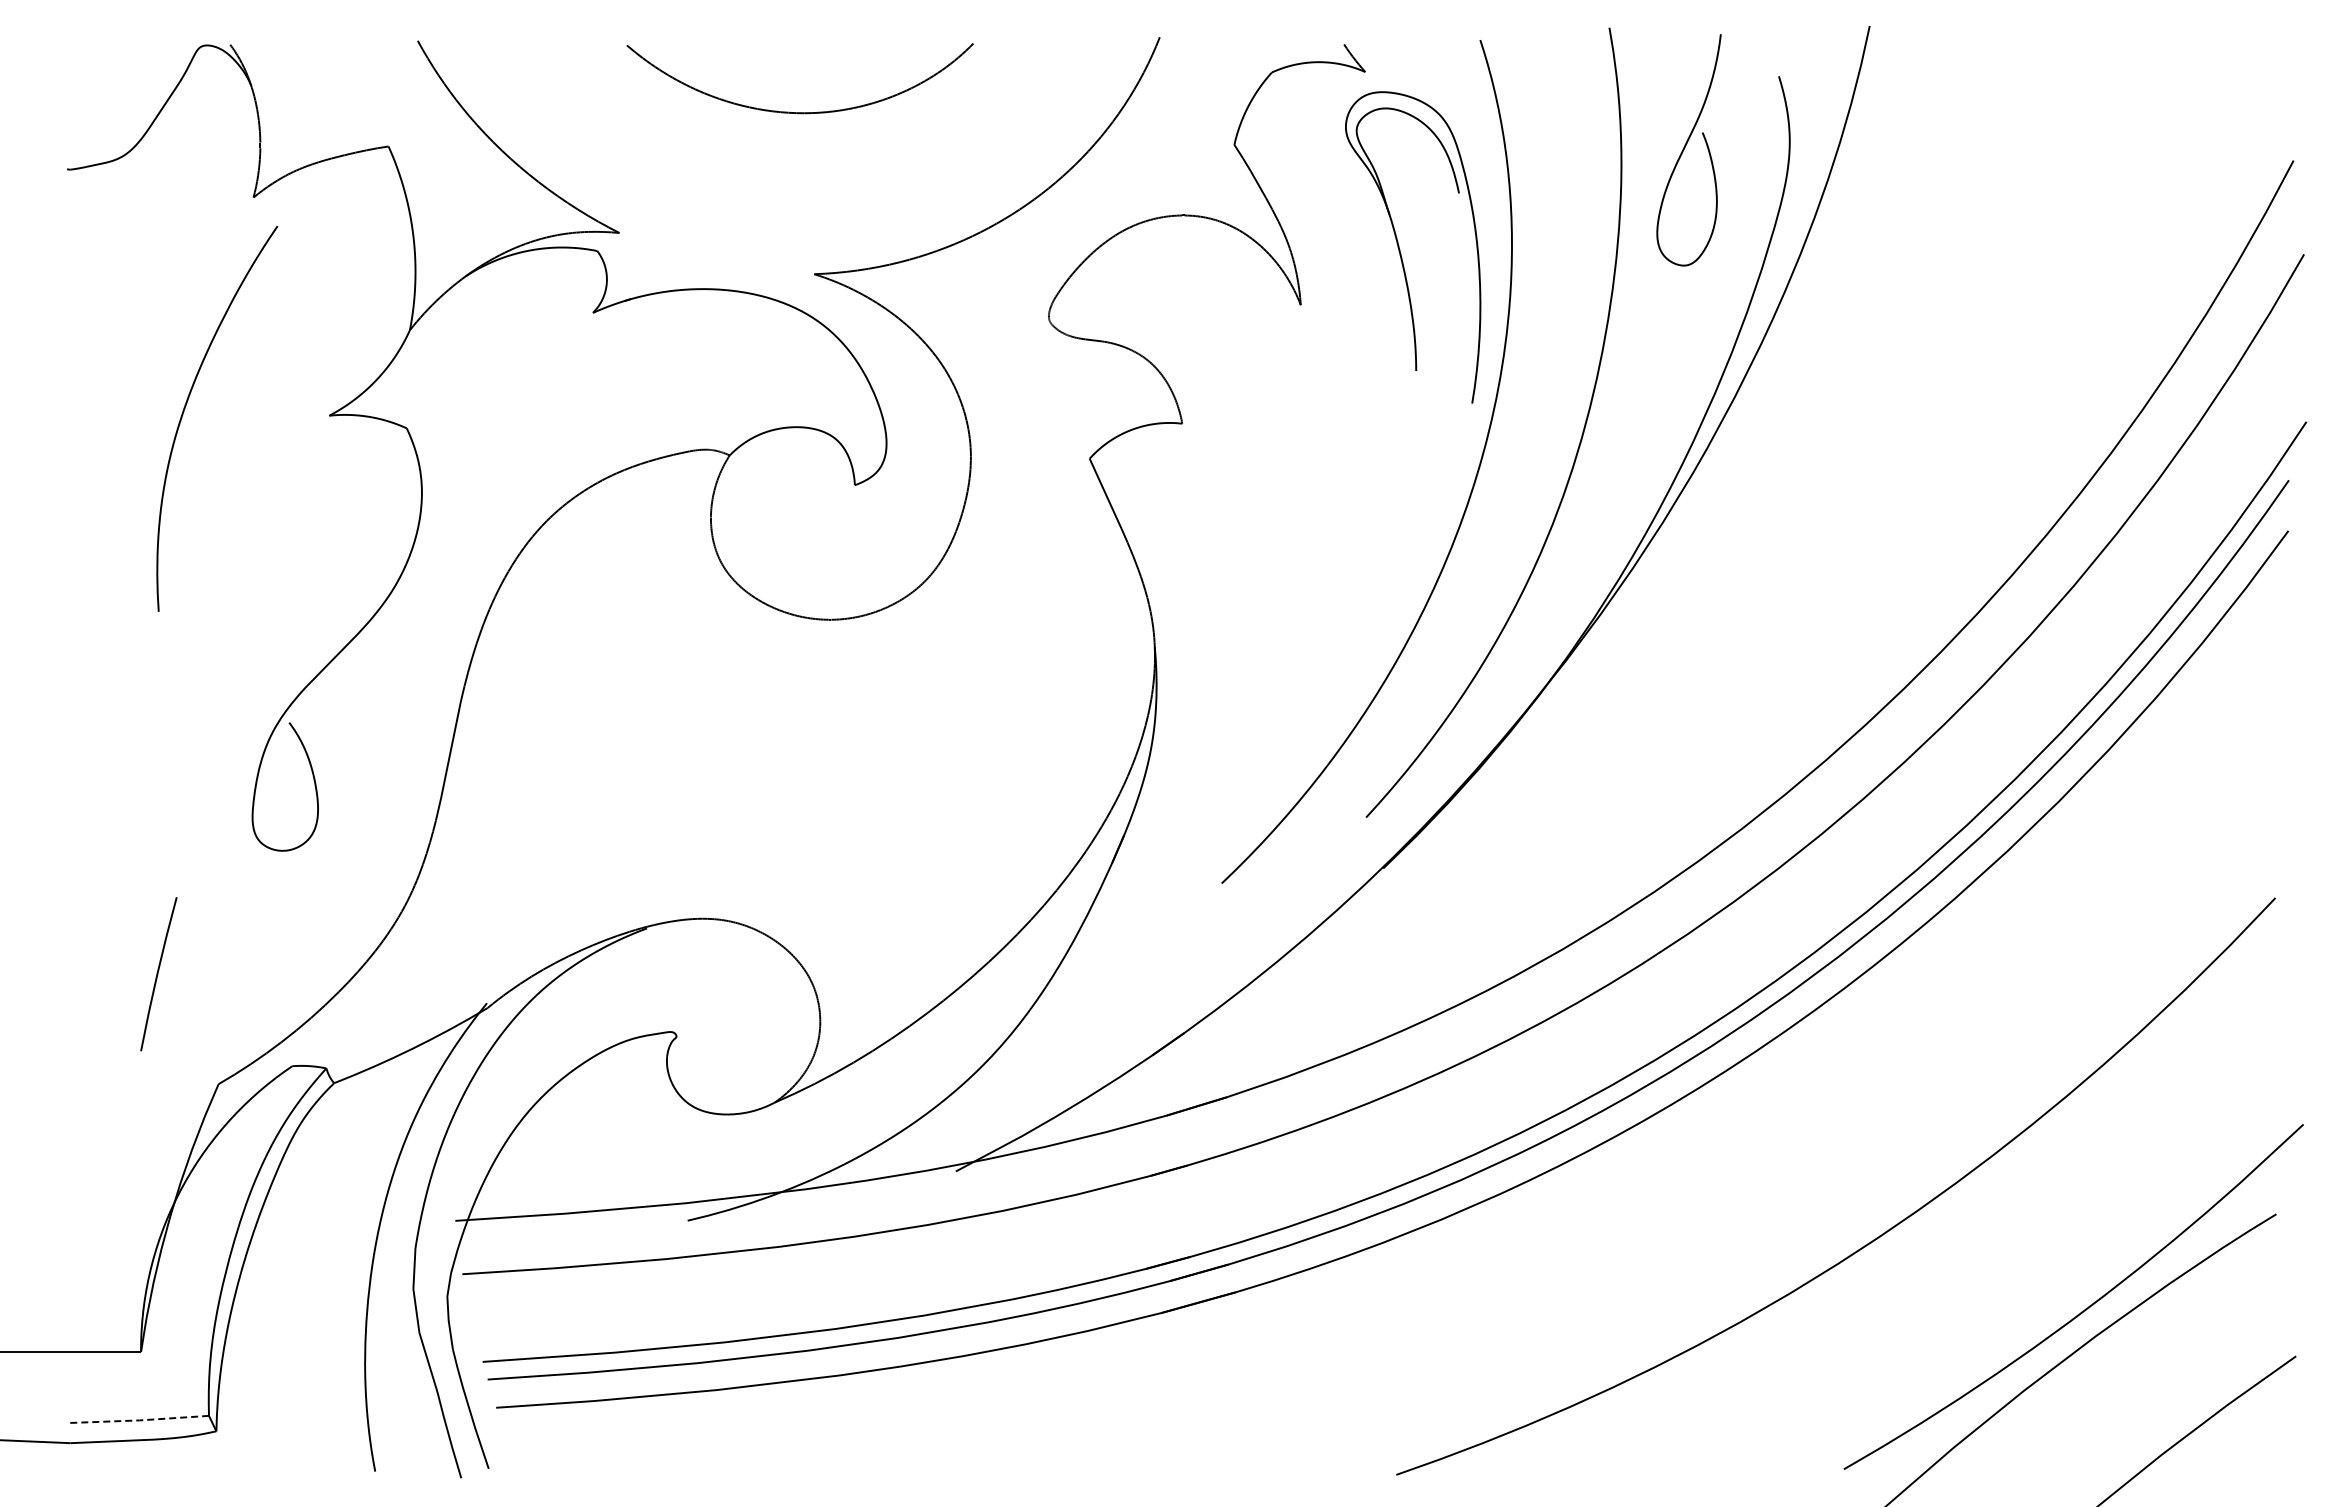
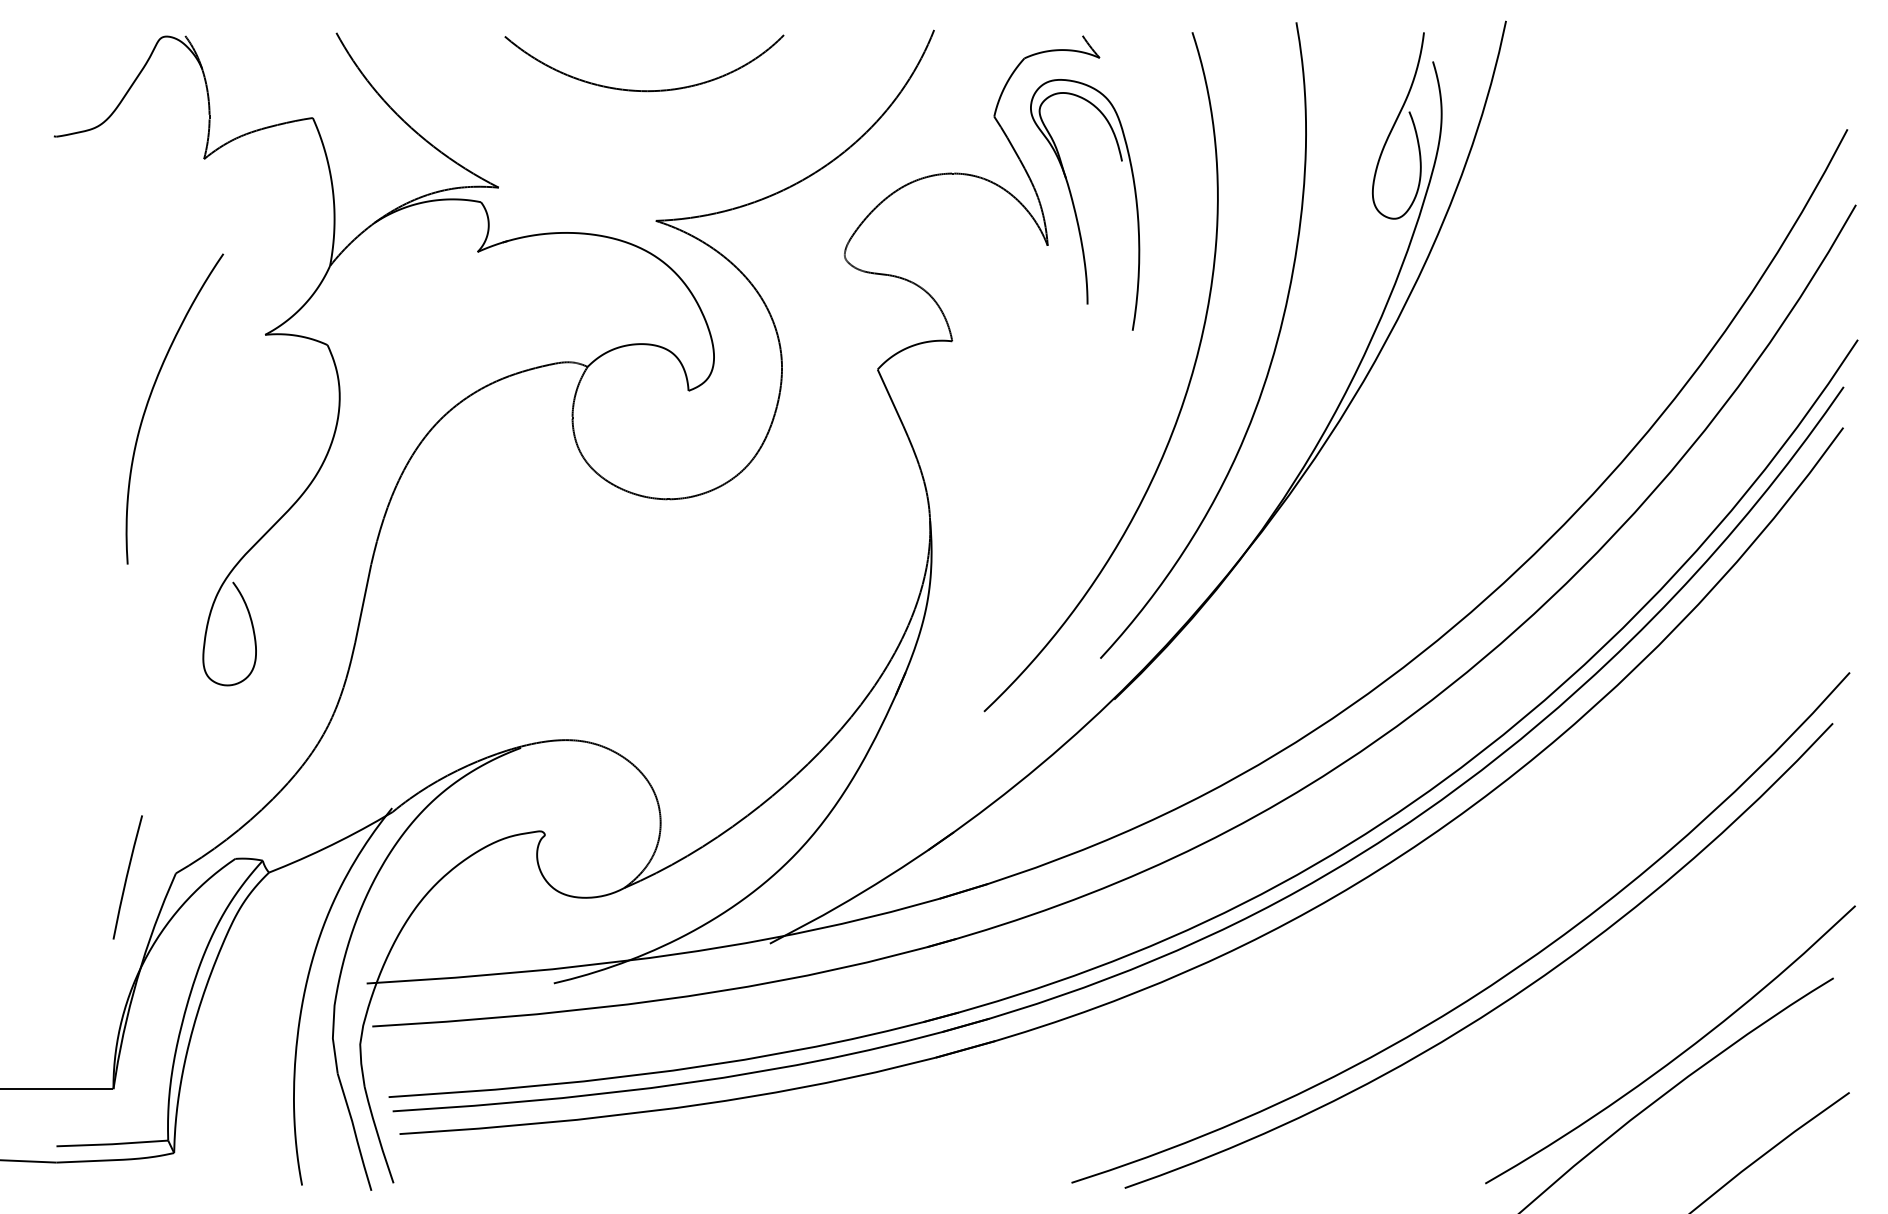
curve: (1685, 148) -> (1395, 124), moved
part: (1400, 249) -> (1074, 206), moved
curve: (186, 406) -> (150, 399), moved
line: (158, 974) -> (127, 877), moved
curve: (1860, 1215) -> (1498, 979), added
line: (139, 1420) -> (112, 1144), dashed -> solid

